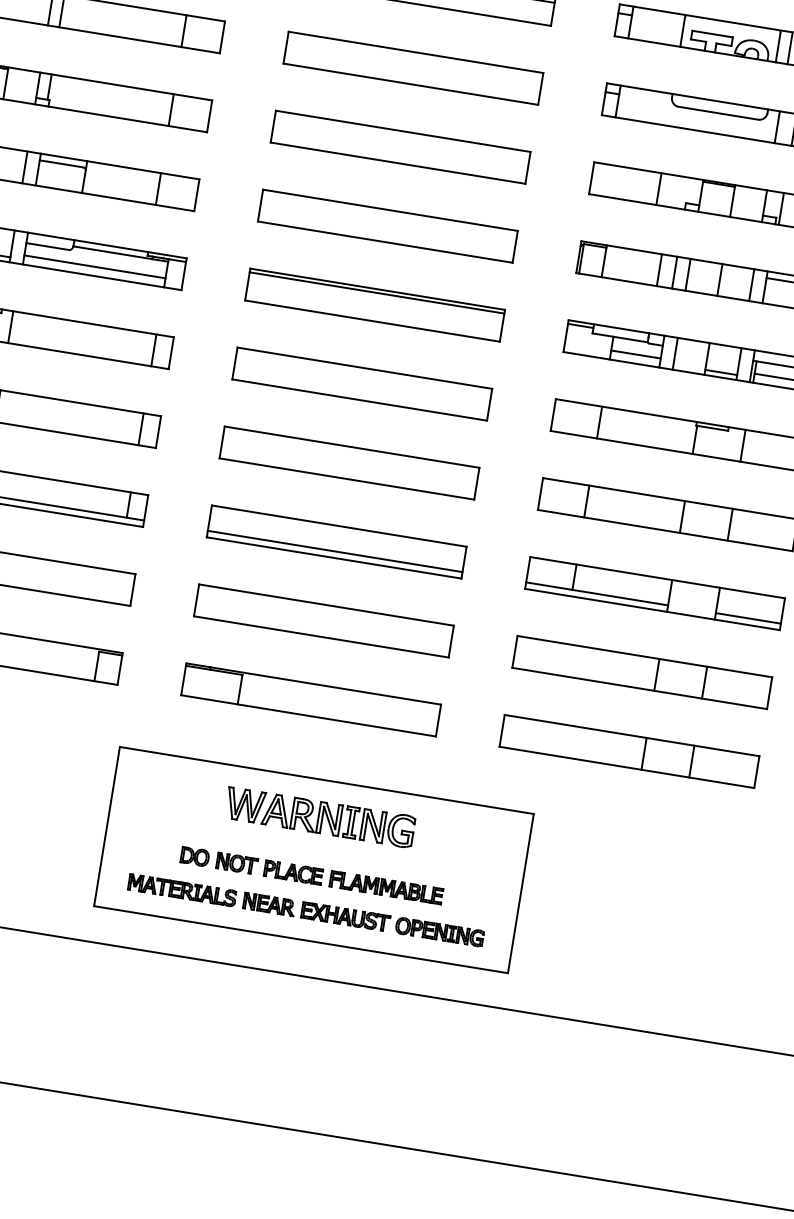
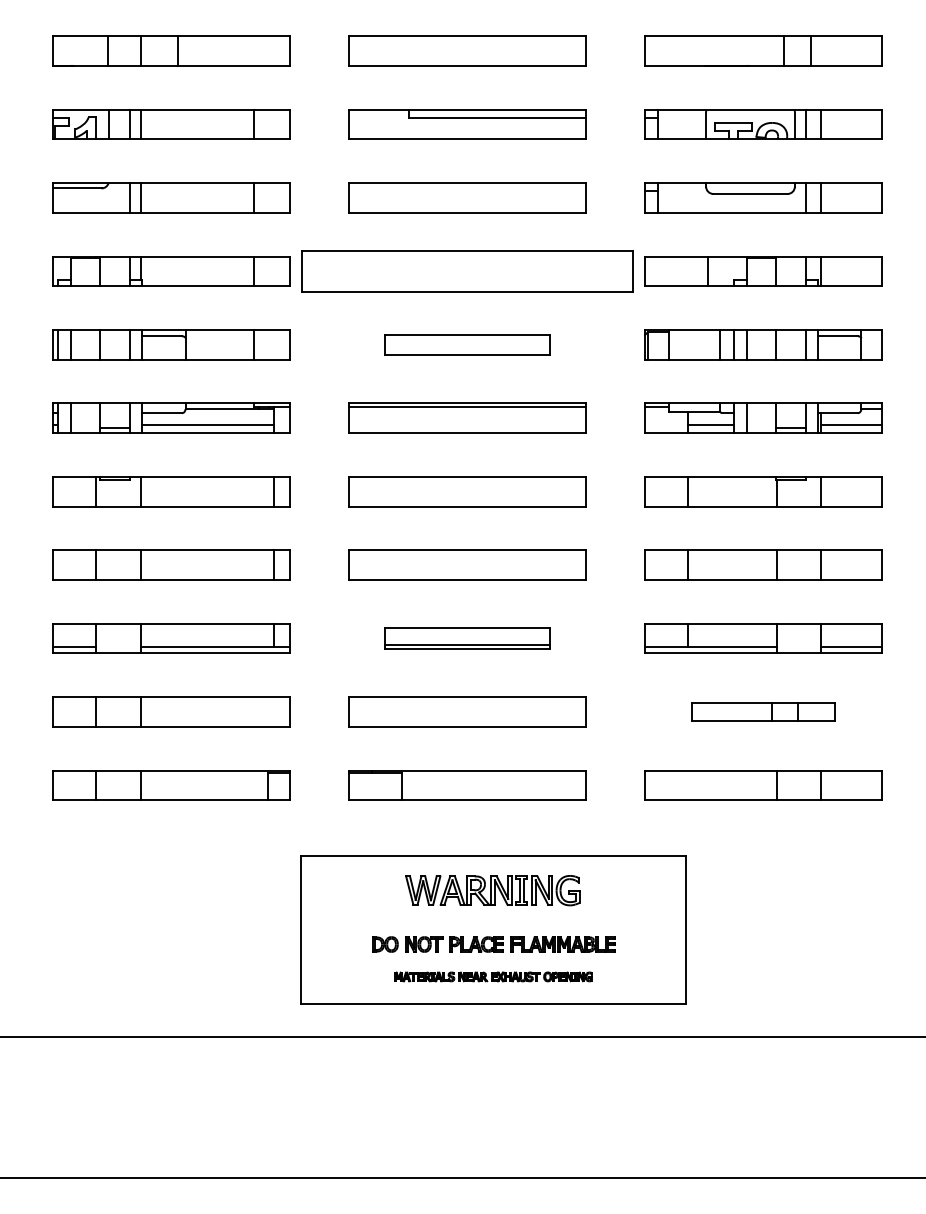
part: (400, 147) -> (467, 271), size x1.4
part: (387, 225) -> (467, 344), size x0.7
part: (336, 541) -> (467, 638), size x0.7
part: (642, 672) -> (763, 711), size x0.6
part: (305, 909) -> (493, 976), size x0.6

